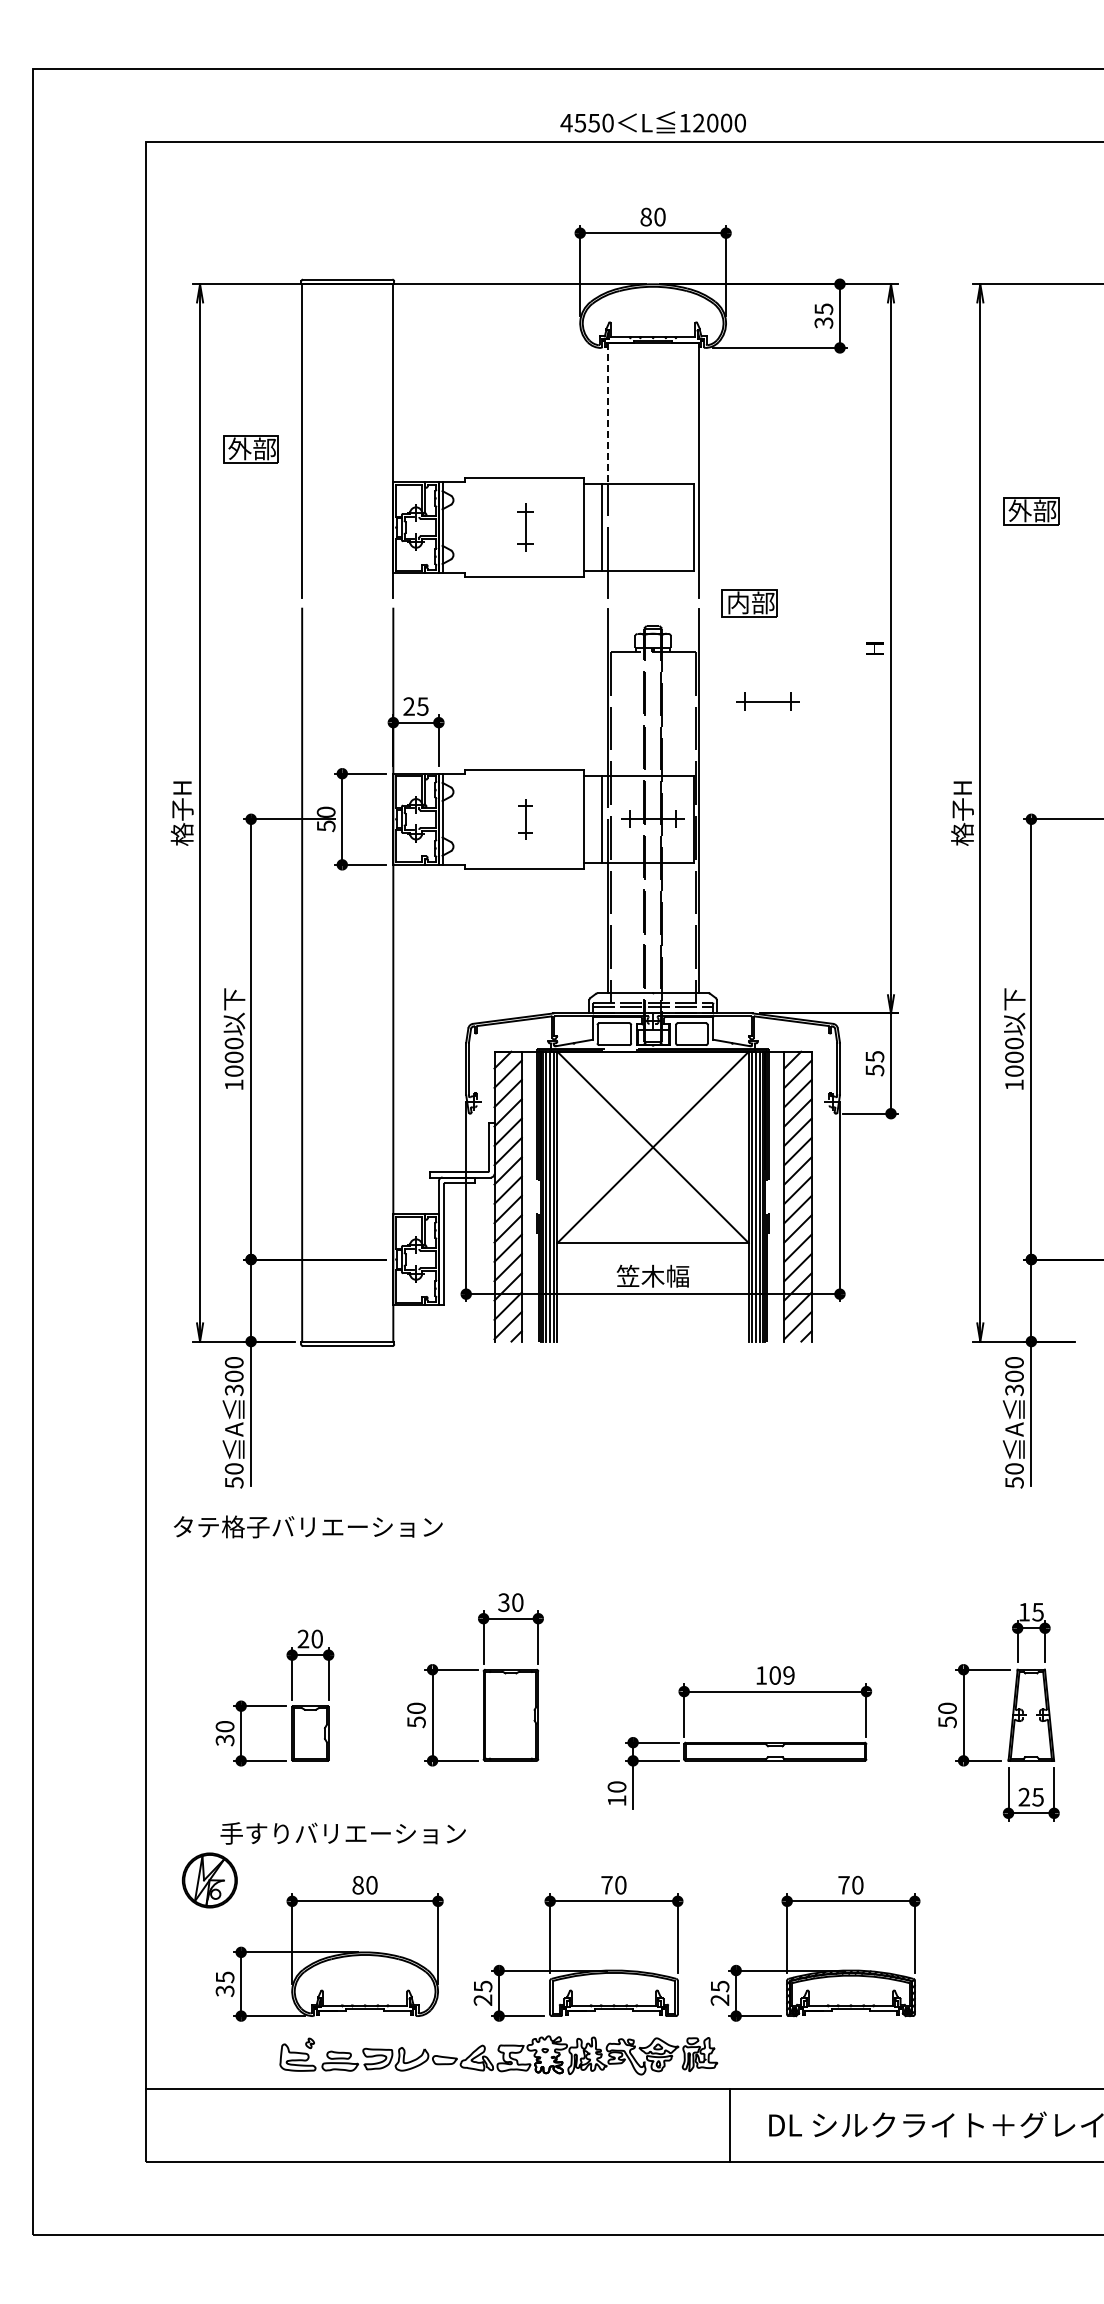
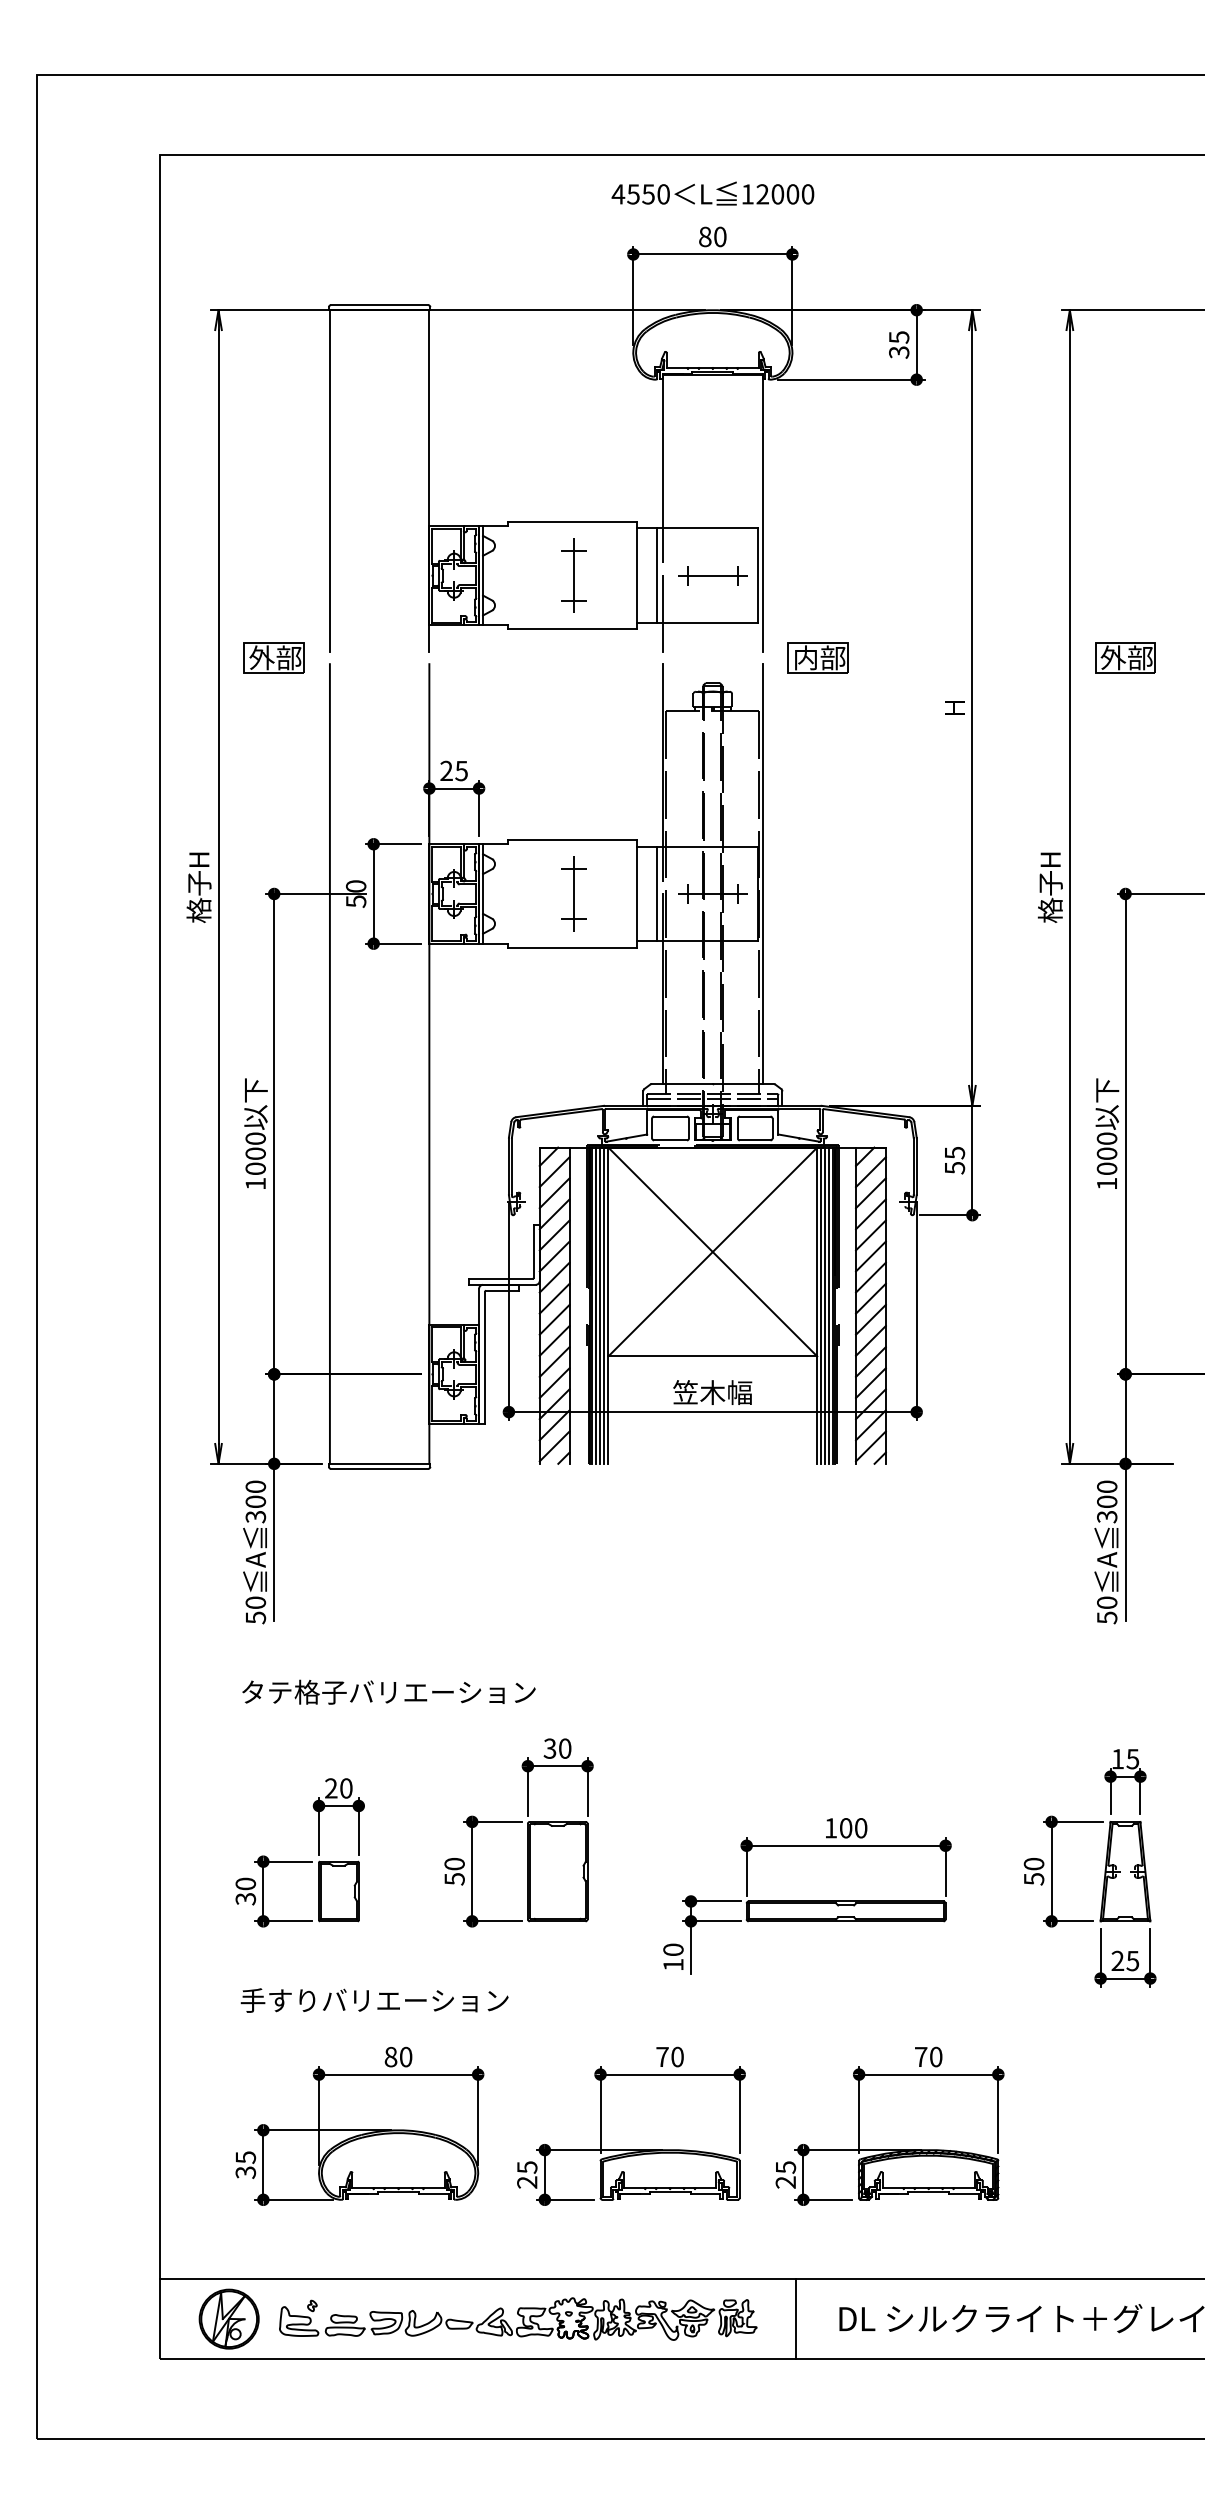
text: (652, 122) -> (712, 193), moved
line: (607, 413) -> (663, 451), dashed -> solid
part: (250, 449) -> (273, 658), moved
part: (1031, 511) -> (1125, 658), moved
part: (525, 527) -> (573, 575), size x1.43
part: (767, 701) -> (712, 575), moved
part: (525, 819) -> (573, 894), size x1.67
text: (307, 1526) -> (388, 1691), moved
text: (788, 1675) -> (860, 1828), 109 -> 100
part: (209, 1880) -> (228, 2319), moved
part: (498, 2055) -> (517, 2319), moved

